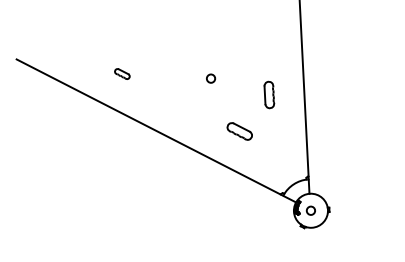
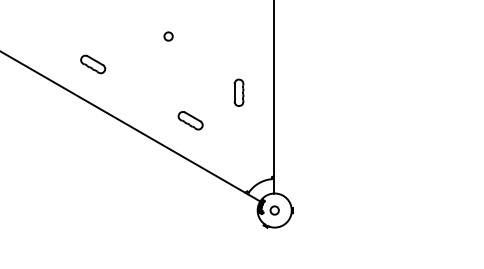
part: (122, 74) -> (93, 64), size x1.67
circle: (210, 78) -> (168, 36), moved
part: (239, 131) -> (190, 120), moved

